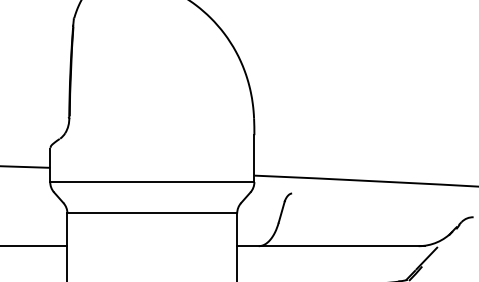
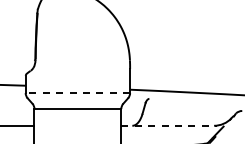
line: (151, 183) -> (77, 93), solid -> dashed
line: (331, 245) -> (169, 125), solid -> dashed

